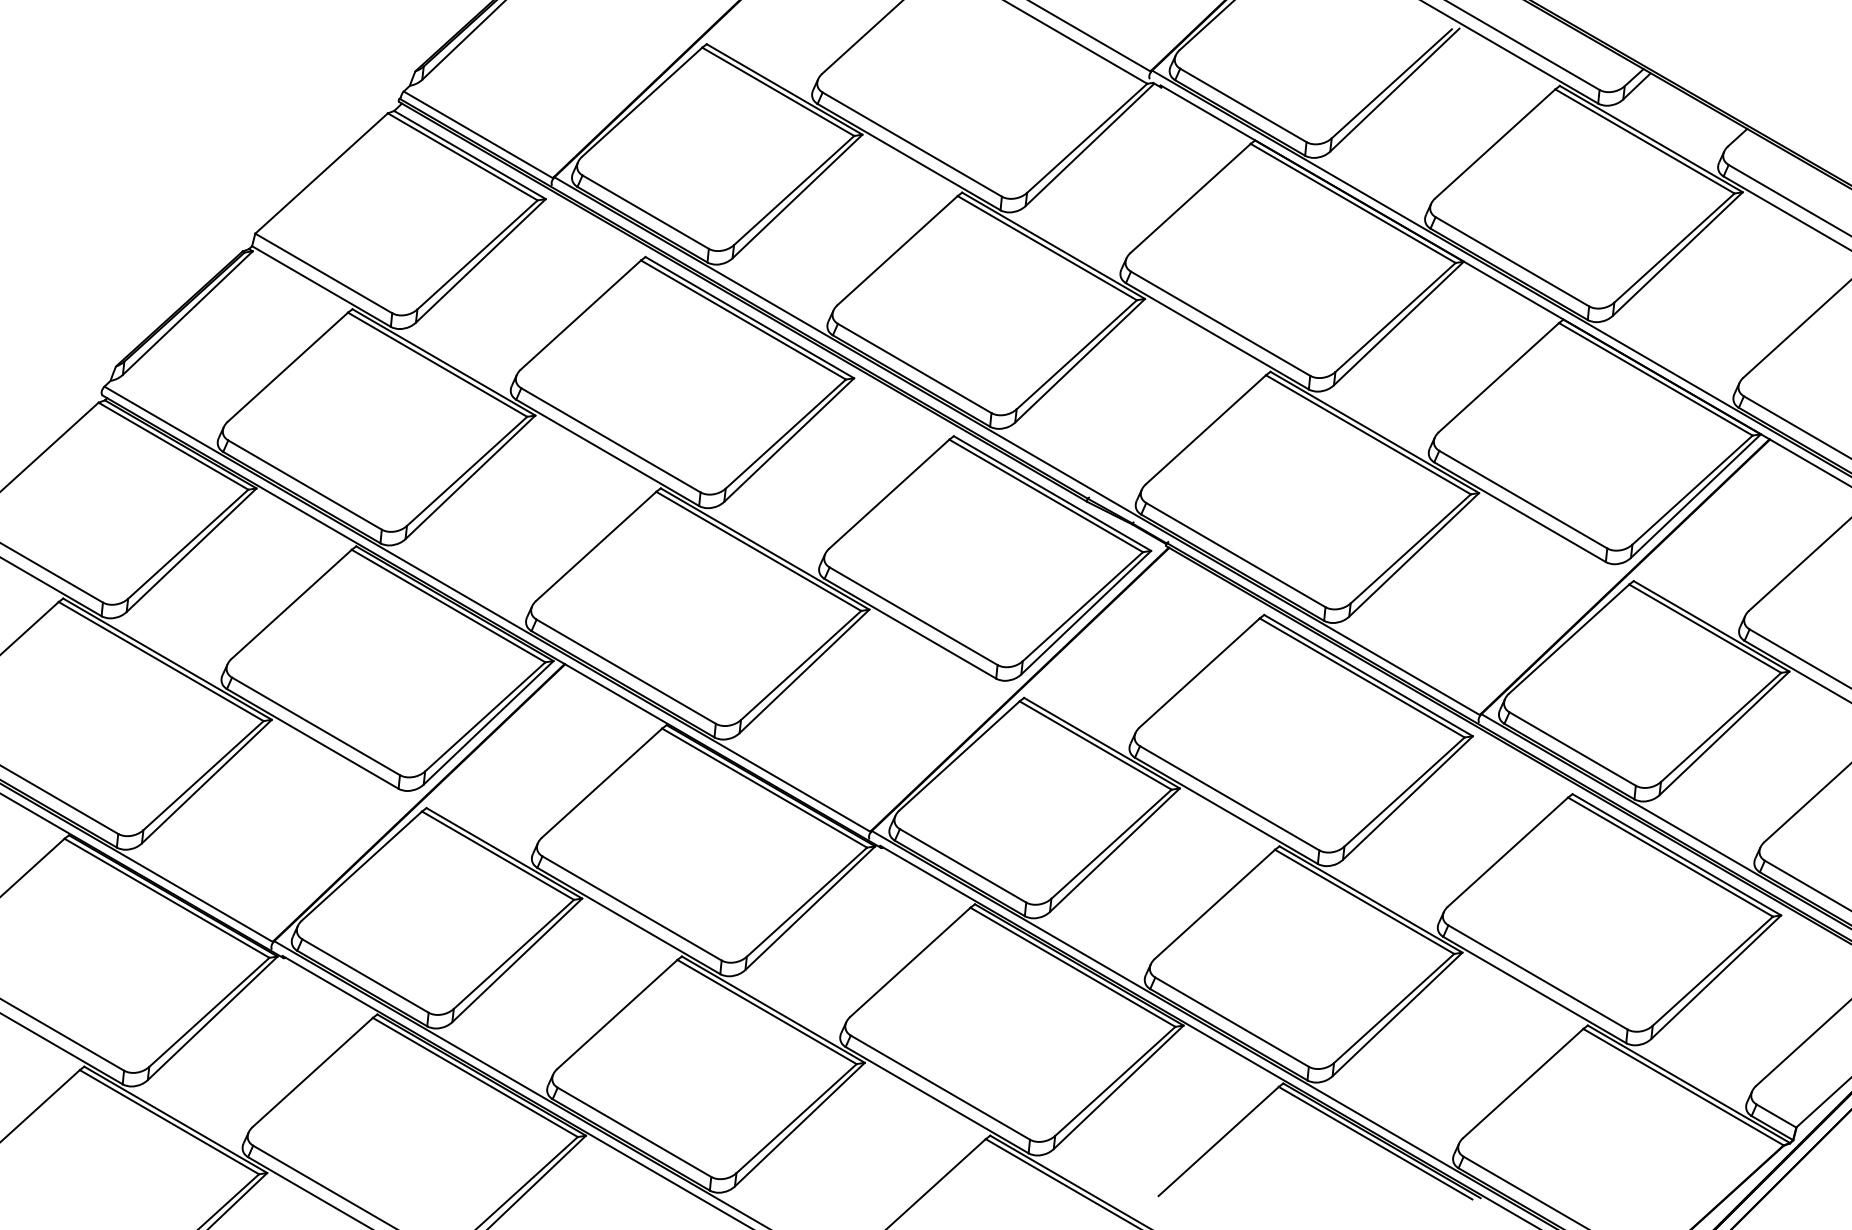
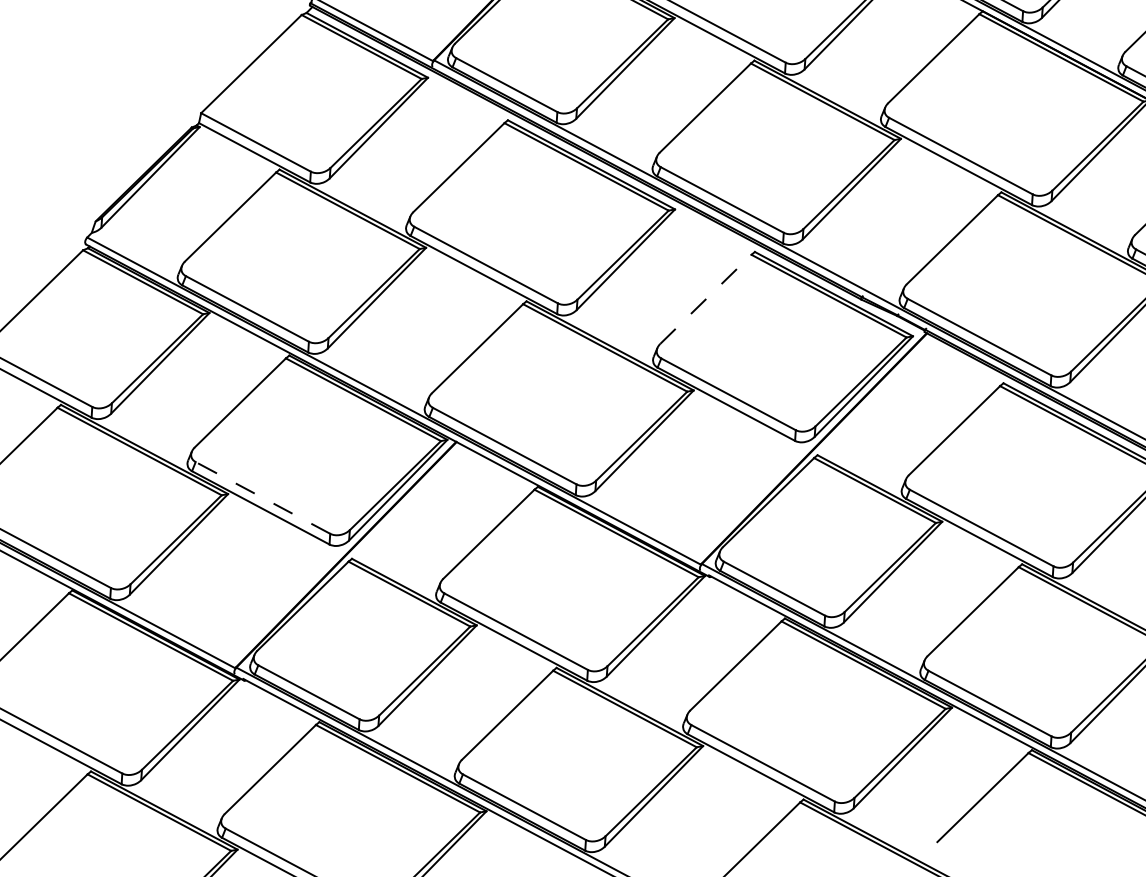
line: (889, 493) -> (706, 298), solid -> dashed
line: (315, 726) -> (262, 498), solid -> dashed

